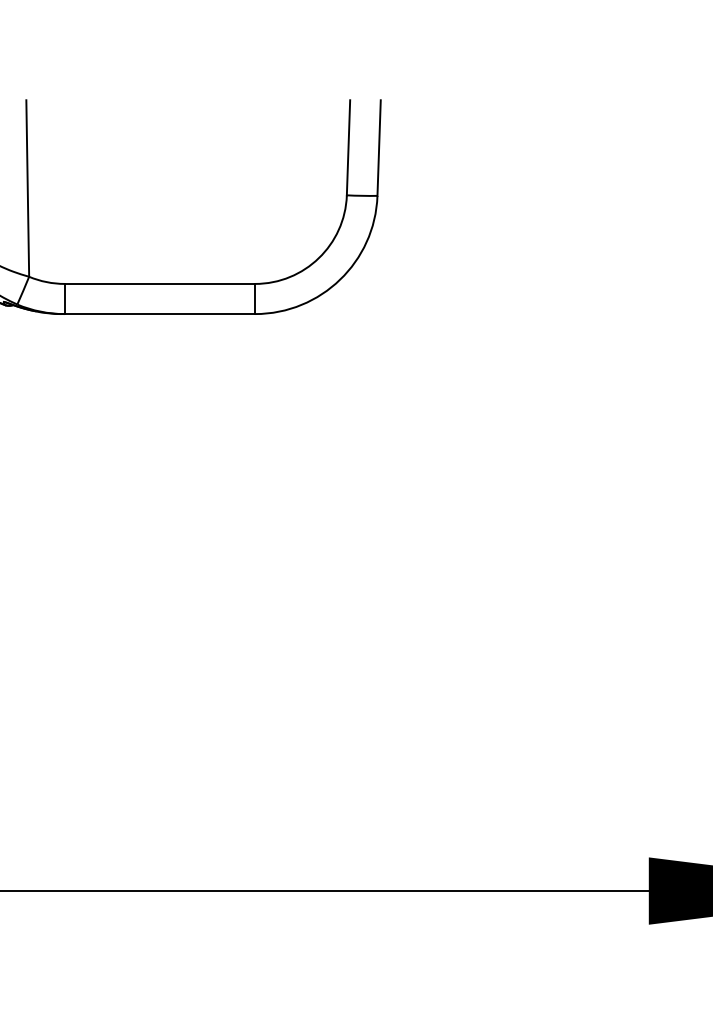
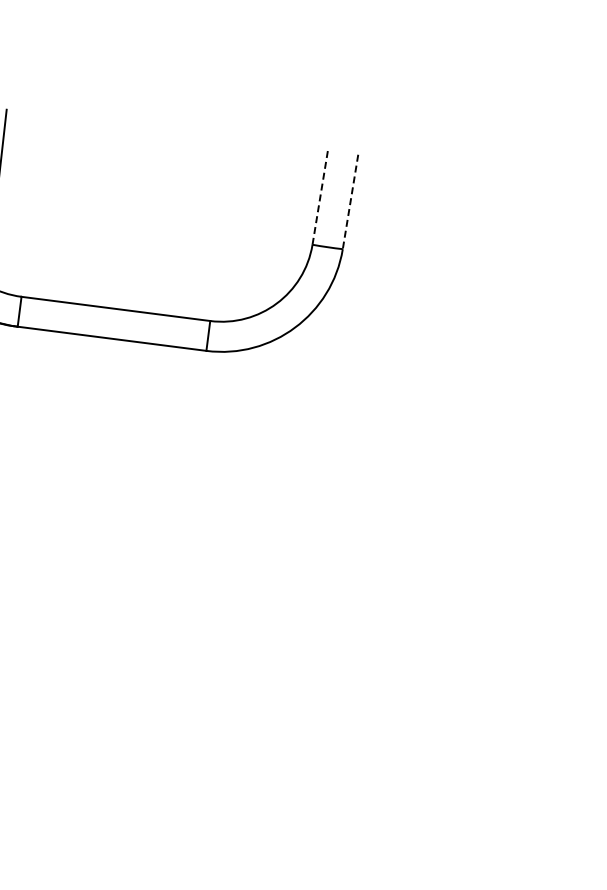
line: (348, 147) -> (320, 197), solid -> dashed
line: (379, 148) -> (350, 202), solid -> dashed

